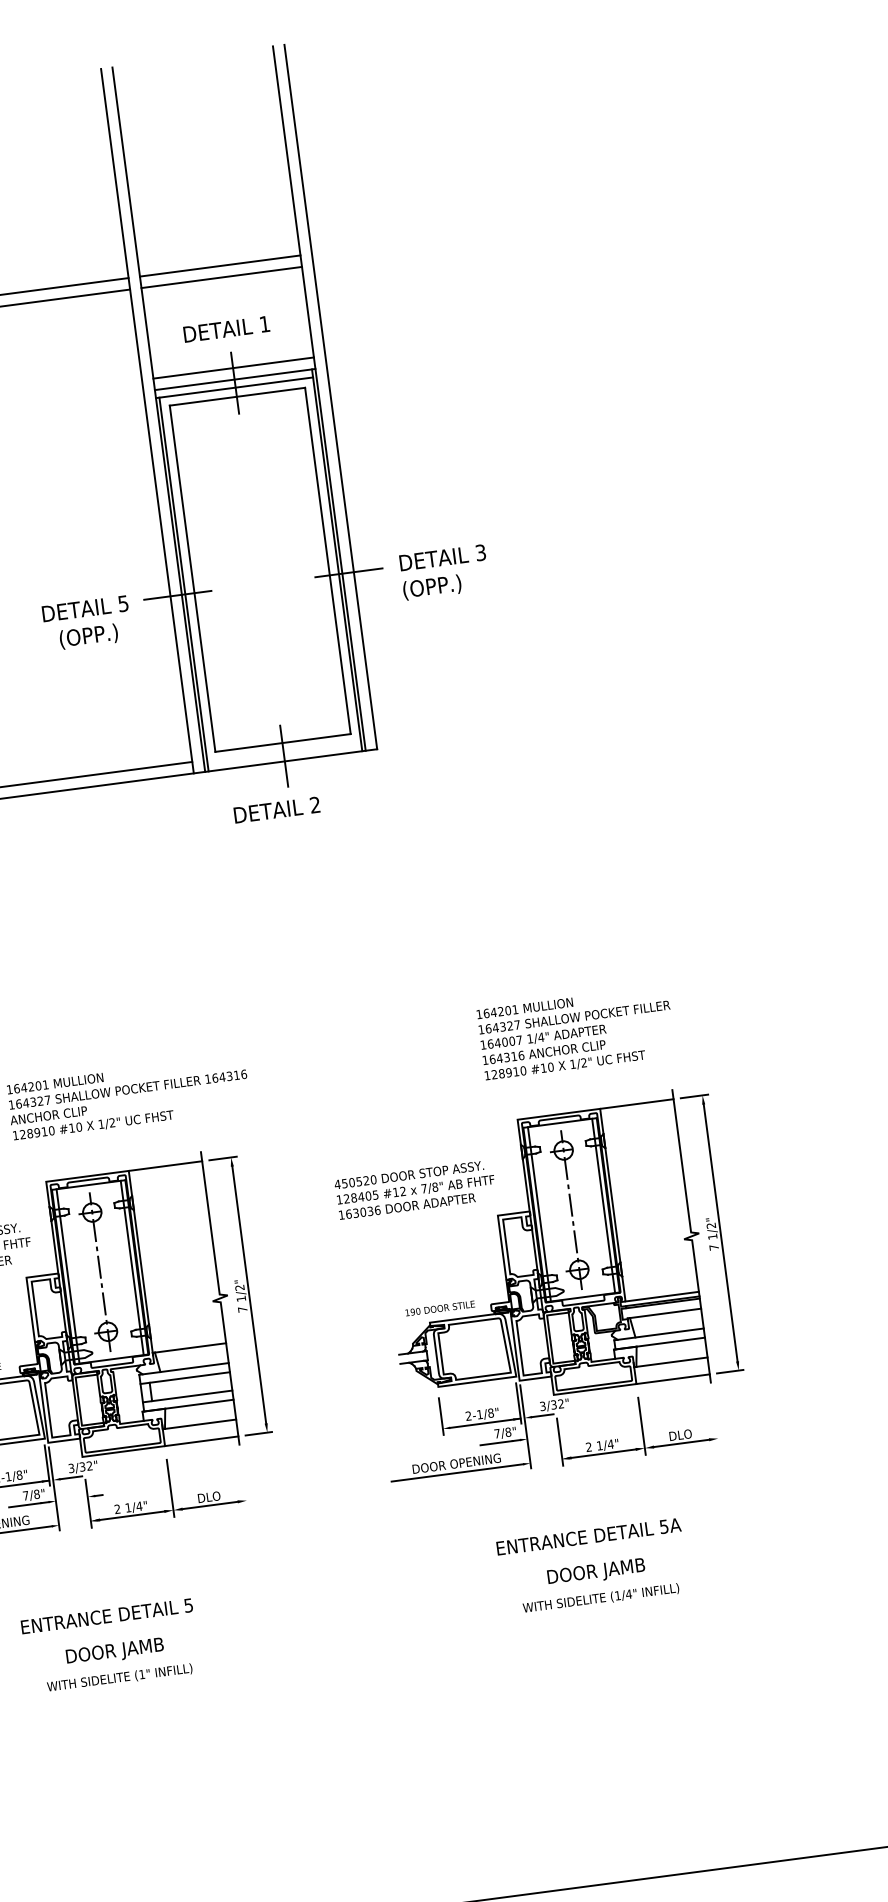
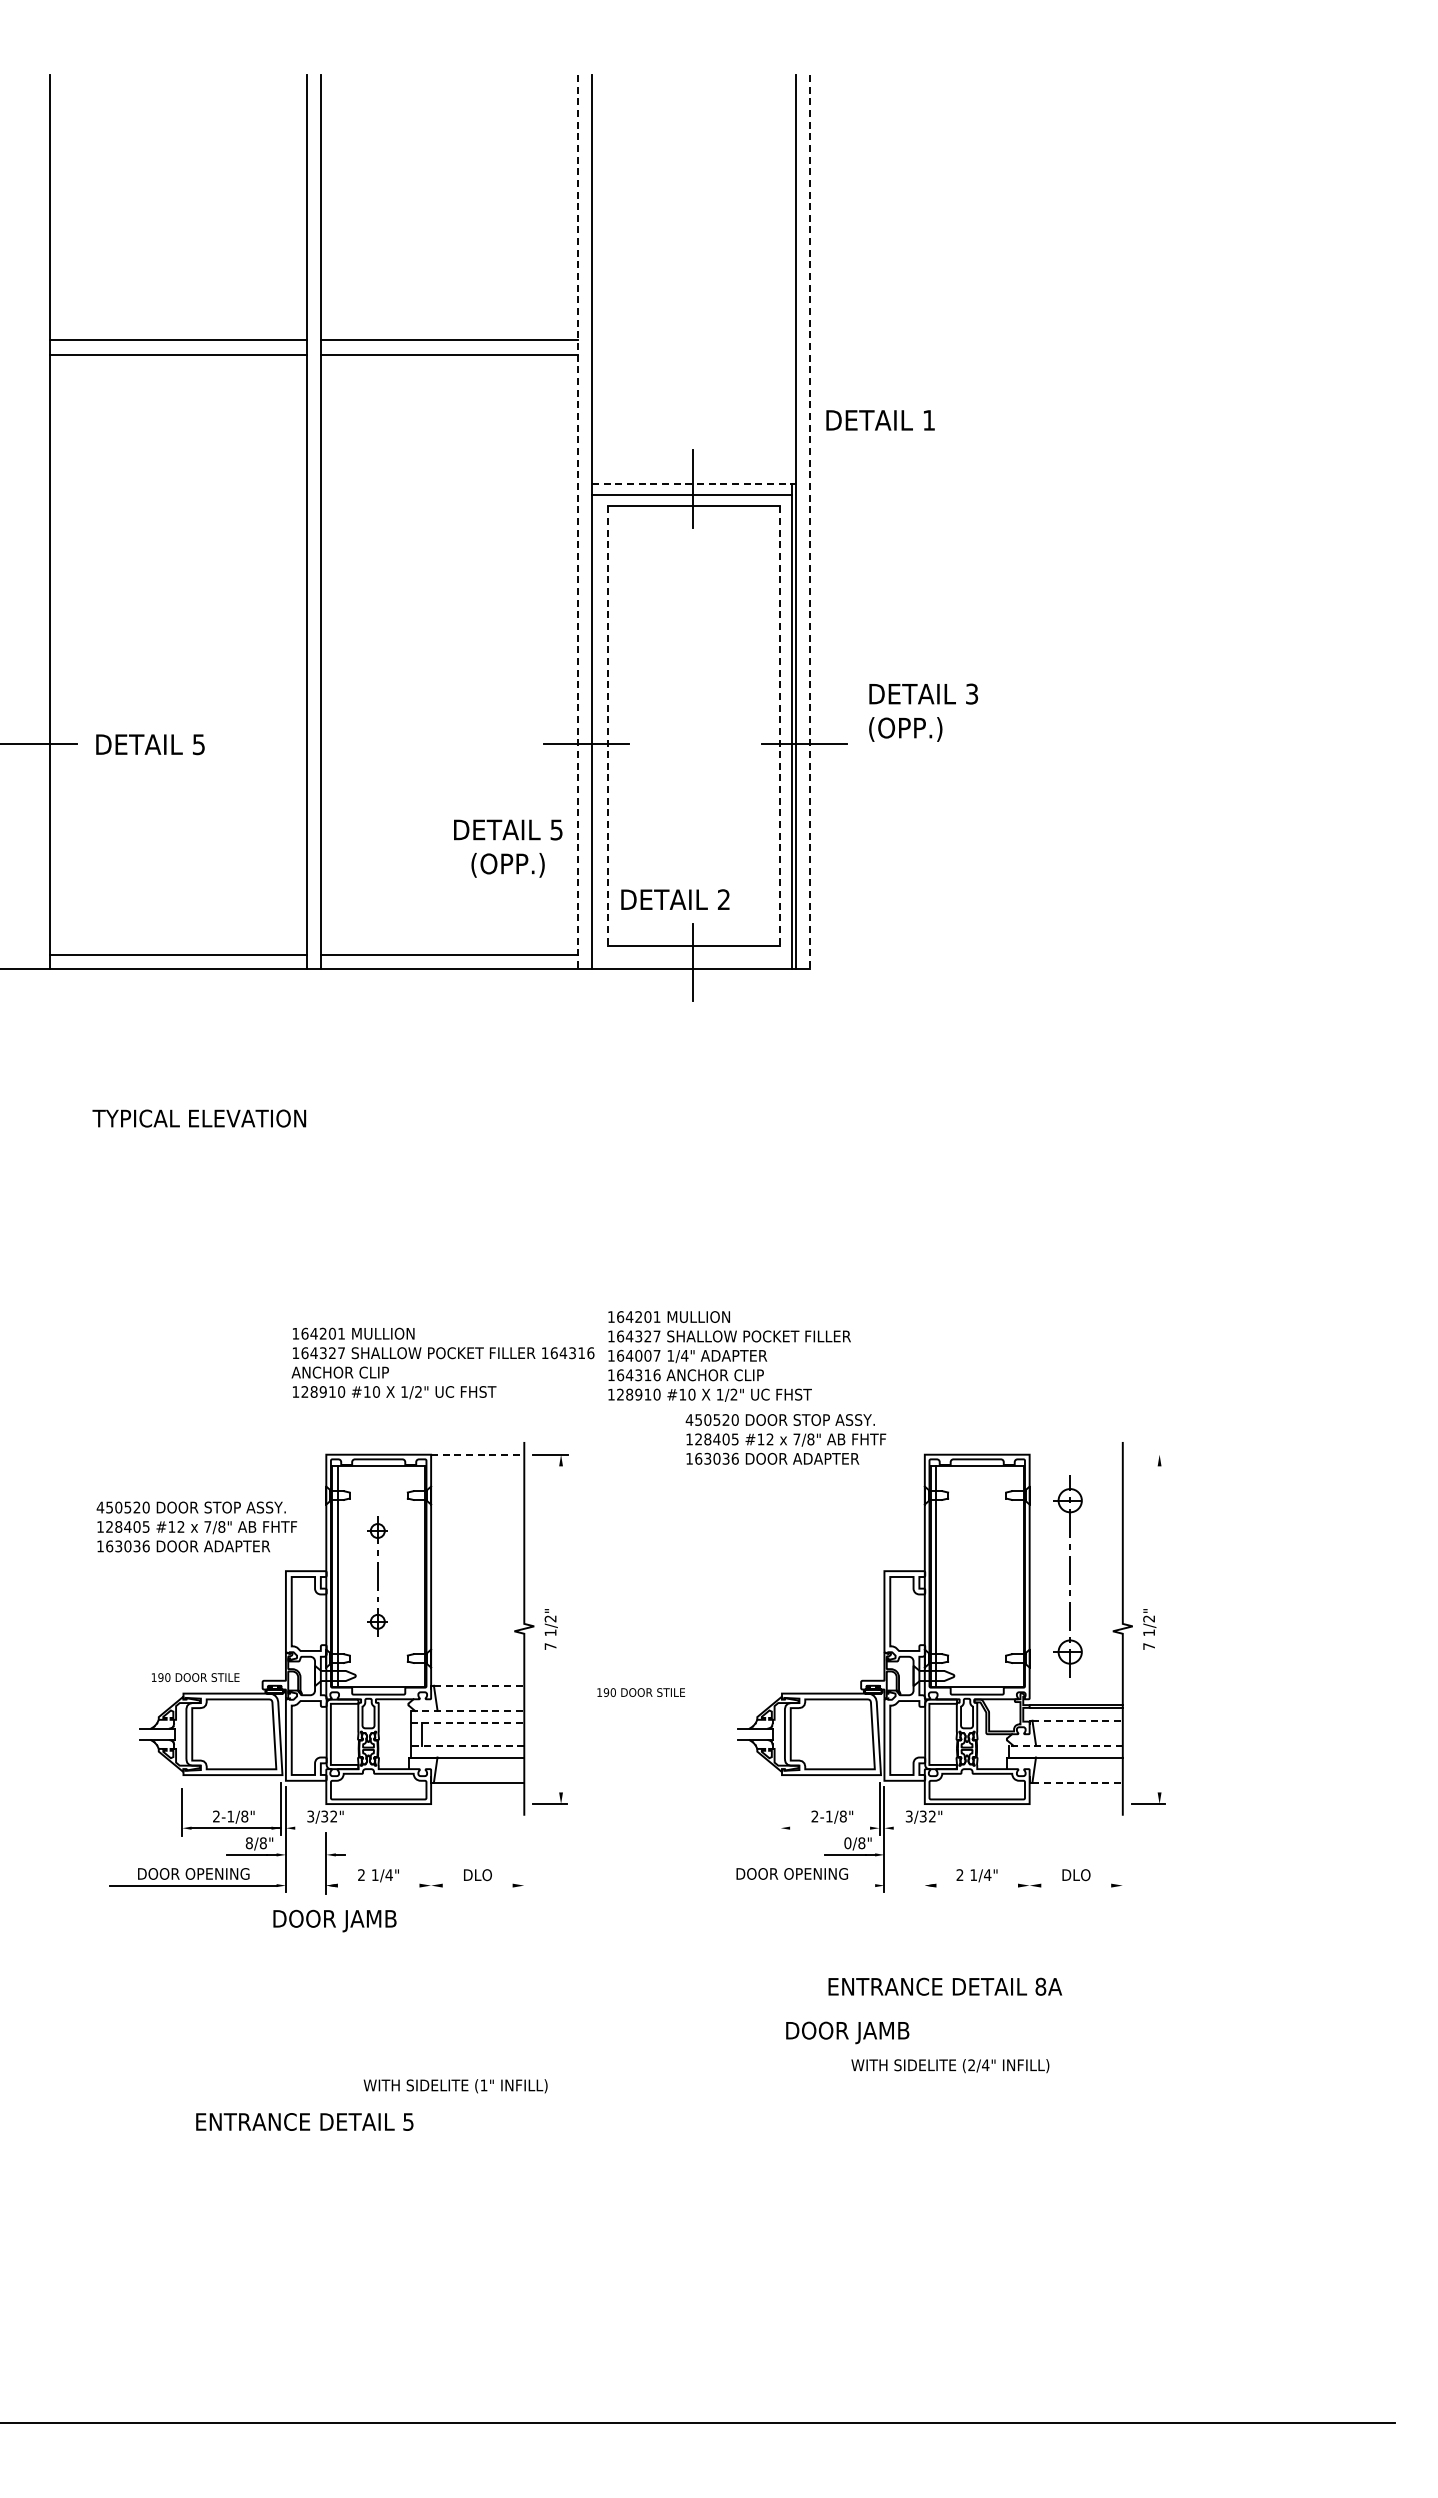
line: (219, 266) -> (693, 340), removed
line: (221, 277) -> (693, 354), removed
text: (226, 329) -> (880, 420), moved
line: (233, 367) -> (693, 469), removed
line: (234, 379) -> (693, 484), solid -> dashed
line: (330, 397) -> (810, 522), solid -> dashed
line: (147, 421) -> (577, 522), solid -> dashed
line: (327, 561) -> (779, 726), solid -> dashed
text: (444, 572) -> (923, 712), moved
line: (192, 578) -> (608, 726), solid -> dashed
line: (184, 584) -> (596, 731), removed
text: (87, 623) -> (508, 848), moved
text: (277, 809) -> (675, 899), moved
text: (576, 1033) -> (729, 1356), moved
line: (693, 1096) -> (1148, 1454), removed
line: (636, 1103) -> (1075, 1454), removed
line: (165, 1165) -> (477, 1454), solid -> dashed
text: (415, 1189) -> (785, 1439), moved
line: (603, 1206) -> (1017, 1576), removed
part: (569, 1210) -> (1067, 1576), moved
line: (720, 1233) -> (1159, 1629), removed
line: (132, 1268) -> (419, 1576), removed
part: (98, 1272) -> (376, 1576), size x0.6
line: (249, 1295) -> (561, 1629), removed
line: (661, 1296) -> (1075, 1699), removed
text: (440, 1308) -> (641, 1692), moved
line: (666, 1313) -> (1078, 1720), solid -> dashed
line: (659, 1334) -> (1066, 1745), solid -> dashed
line: (190, 1347) -> (479, 1685), solid -> dashed
line: (672, 1361) -> (1078, 1782), solid -> dashed
line: (183, 1368) -> (467, 1710), solid -> dashed
line: (185, 1378) -> (467, 1722), solid -> dashed
line: (672, 1379) -> (1075, 1804), removed
line: (187, 1396) -> (467, 1745), solid -> dashed
line: (542, 1415) -> (907, 1828), removed
line: (441, 1416) -> (780, 1812), removed
line: (485, 1423) -> (834, 1828), removed
line: (641, 1426) -> (1029, 1857), removed
text: (497, 1433) -> (847, 1843), 7/8" -> 0/8"
line: (201, 1441) -> (477, 1804), removed
line: (559, 1442) -> (924, 1864), removed
line: (681, 1443) -> (1076, 1885), removed
line: (603, 1453) -> (976, 1885), removed
line: (457, 1472) -> (791, 1885), removed
line: (70, 1478) -> (308, 1828), removed
line: (170, 1488) -> (431, 1857), removed
text: (25, 1496) -> (248, 1843), 7/8" -> 8/8"
line: (209, 1505) -> (477, 1885), removed
line: (132, 1515) -> (378, 1885), removed
text: (663, 1526) -> (1040, 1986), 5A -> 8A
text: (596, 1572) -> (847, 2032), moved
text: (617, 1595) -> (971, 2064), (1/4" -> (2/4"
text: (106, 1615) -> (304, 2121), moved
text: (114, 1651) -> (334, 1920), moved
text: (119, 1678) -> (455, 2086), moved

